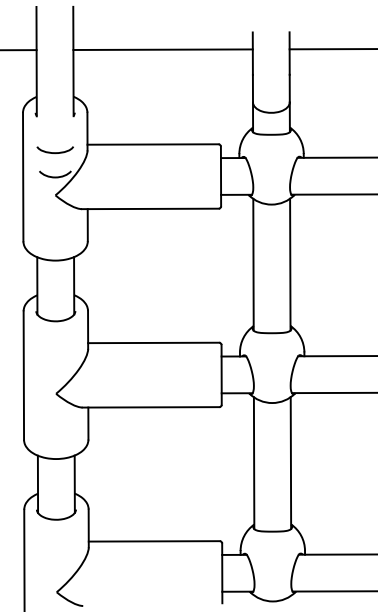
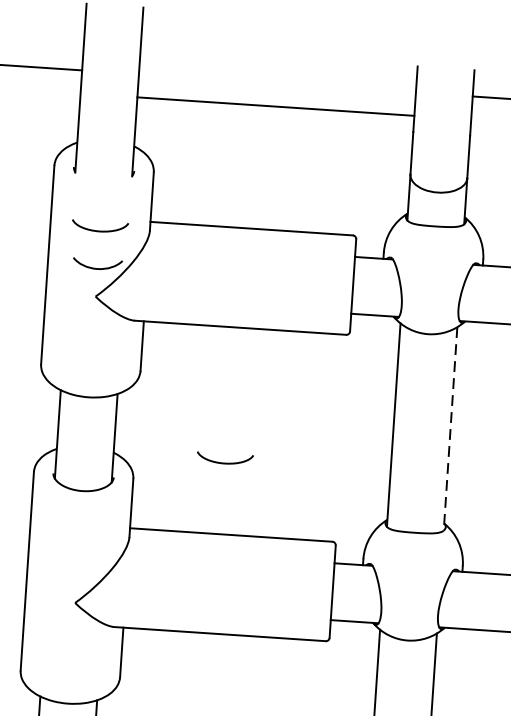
line: (162, 49) -> (274, 106), moved
line: (290, 264) -> (450, 428), solid -> dashed
curve: (145, 296) -> (223, 462), added

